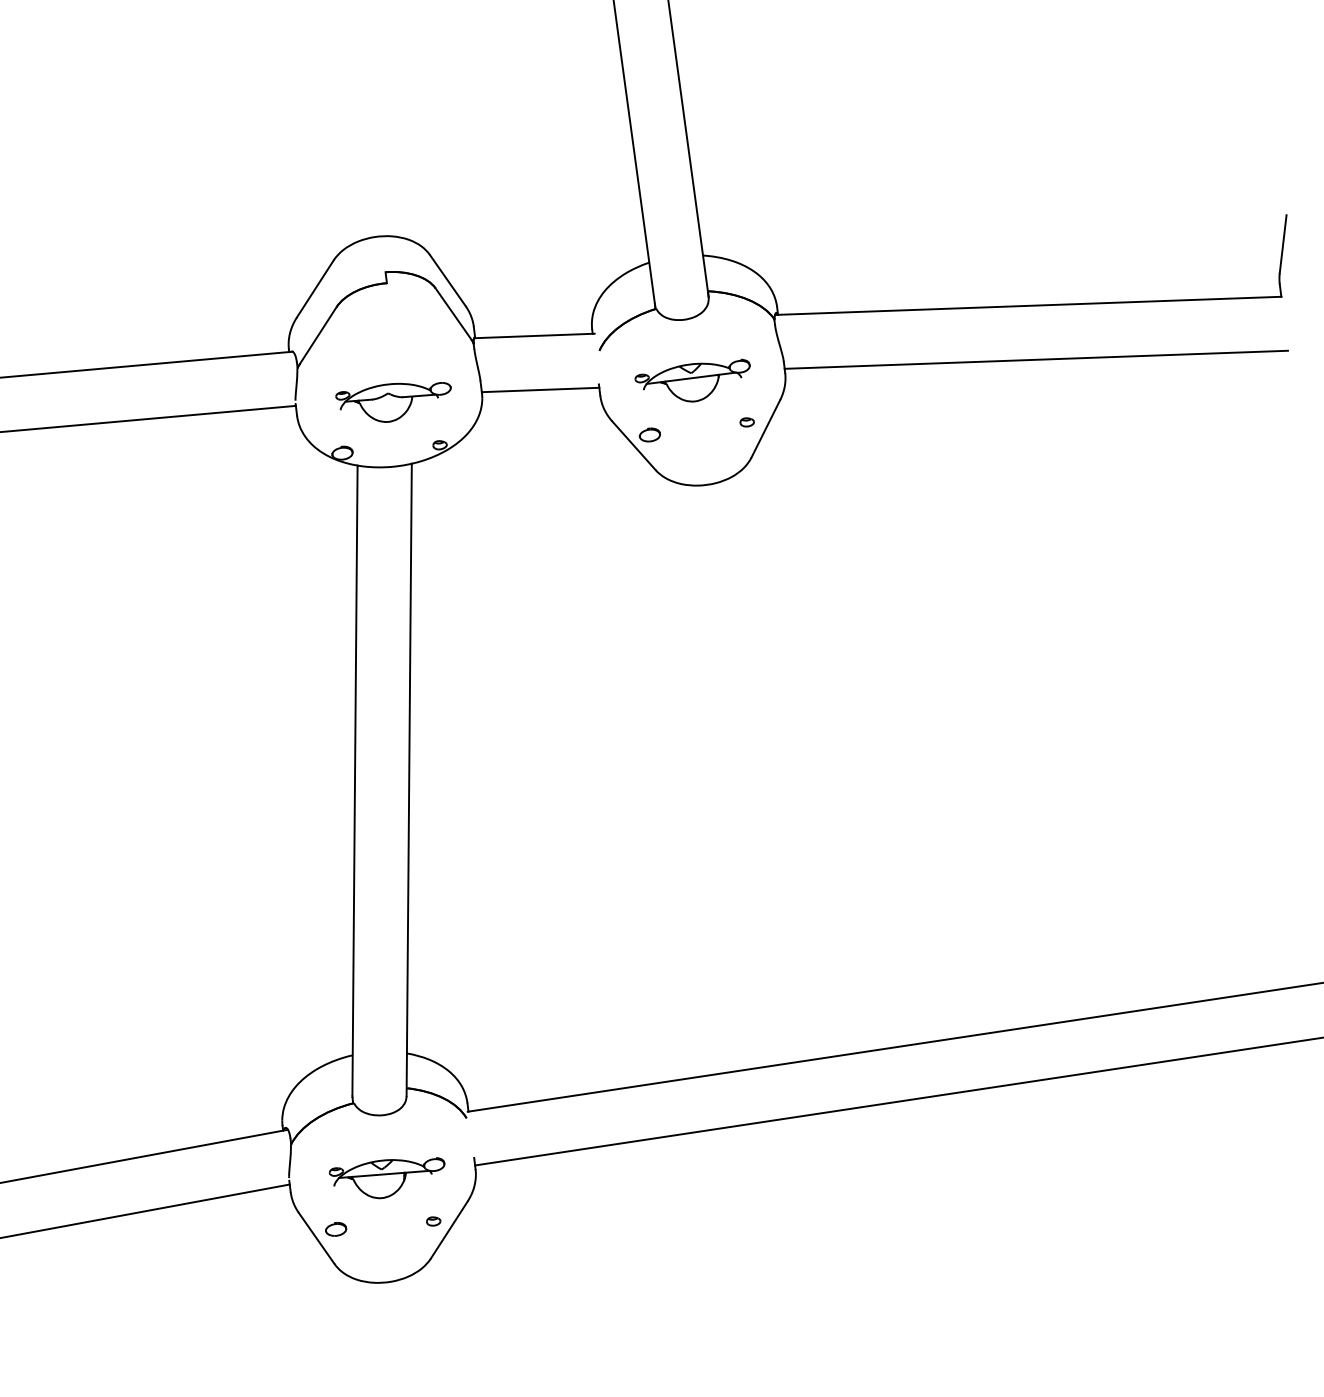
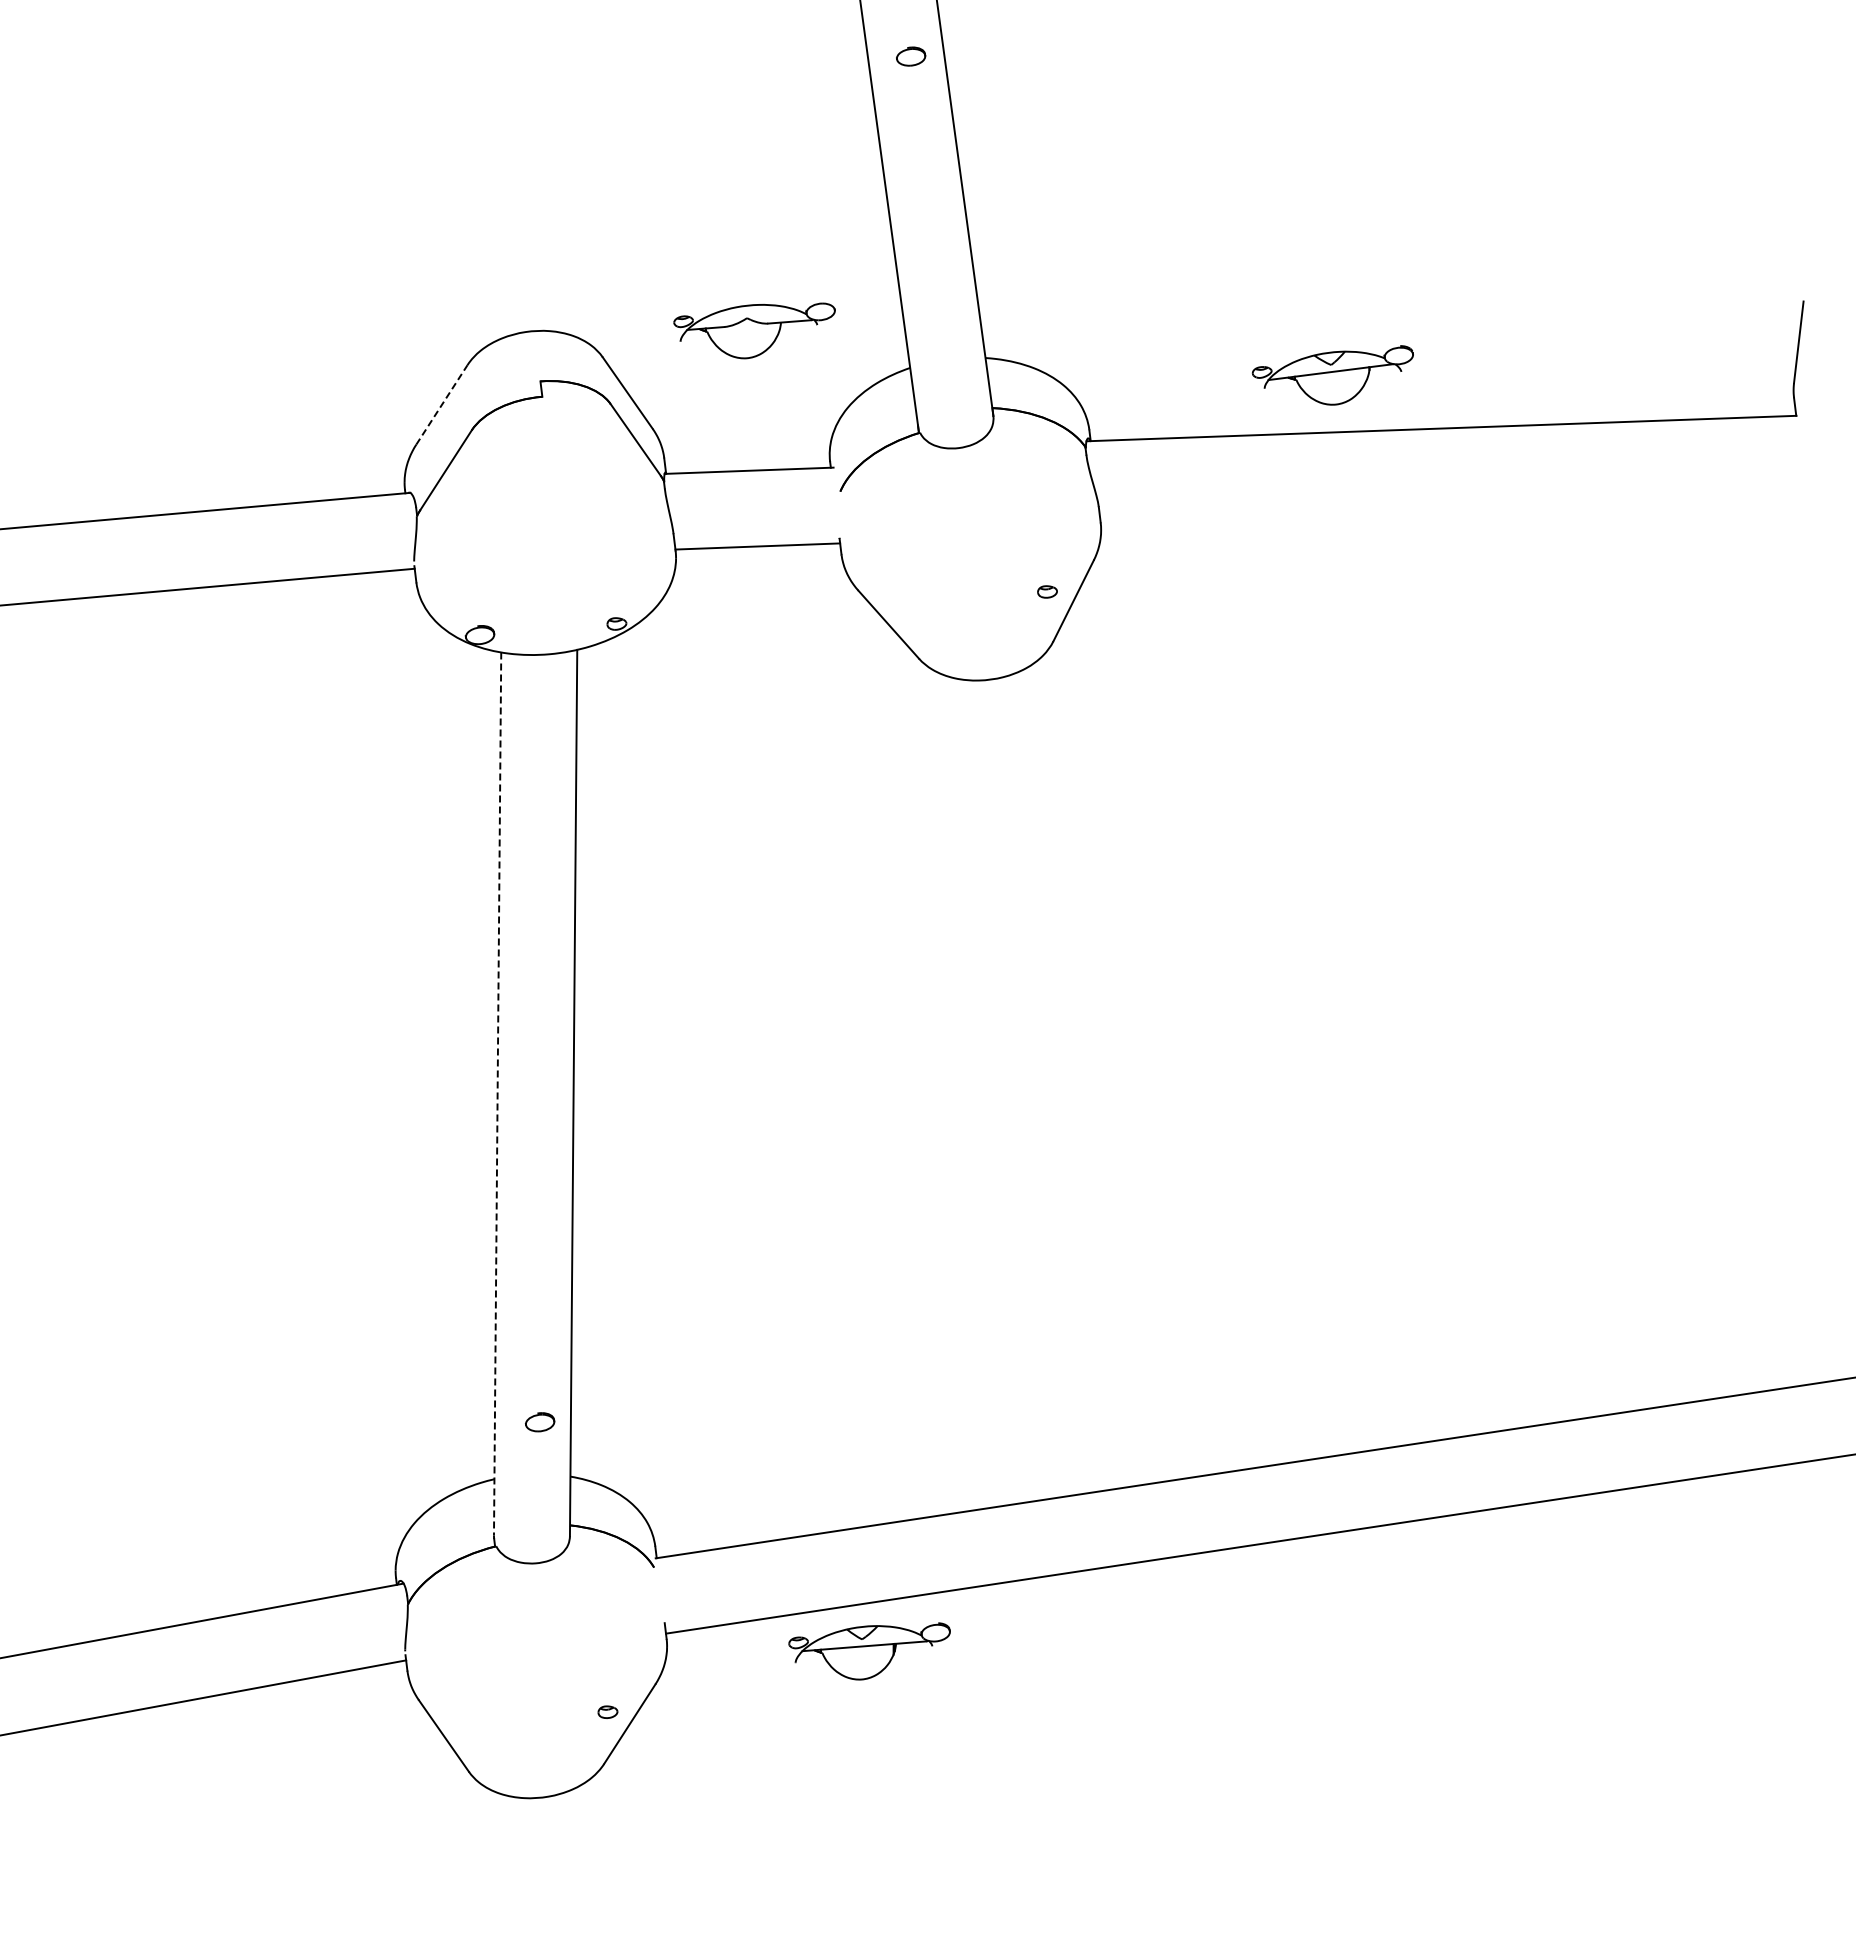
line: (315, 288) -> (442, 404), solid -> dashed
line: (1036, 359) -> (1452, 503), removed
part: (692, 380) -> (1332, 375), moved
part: (393, 402) -> (754, 330), moved
part: (650, 434) -> (911, 56), moved
line: (354, 780) -> (497, 1094), solid -> dashed
part: (387, 1178) -> (869, 1651), moved
part: (336, 1229) -> (540, 1422), moved

